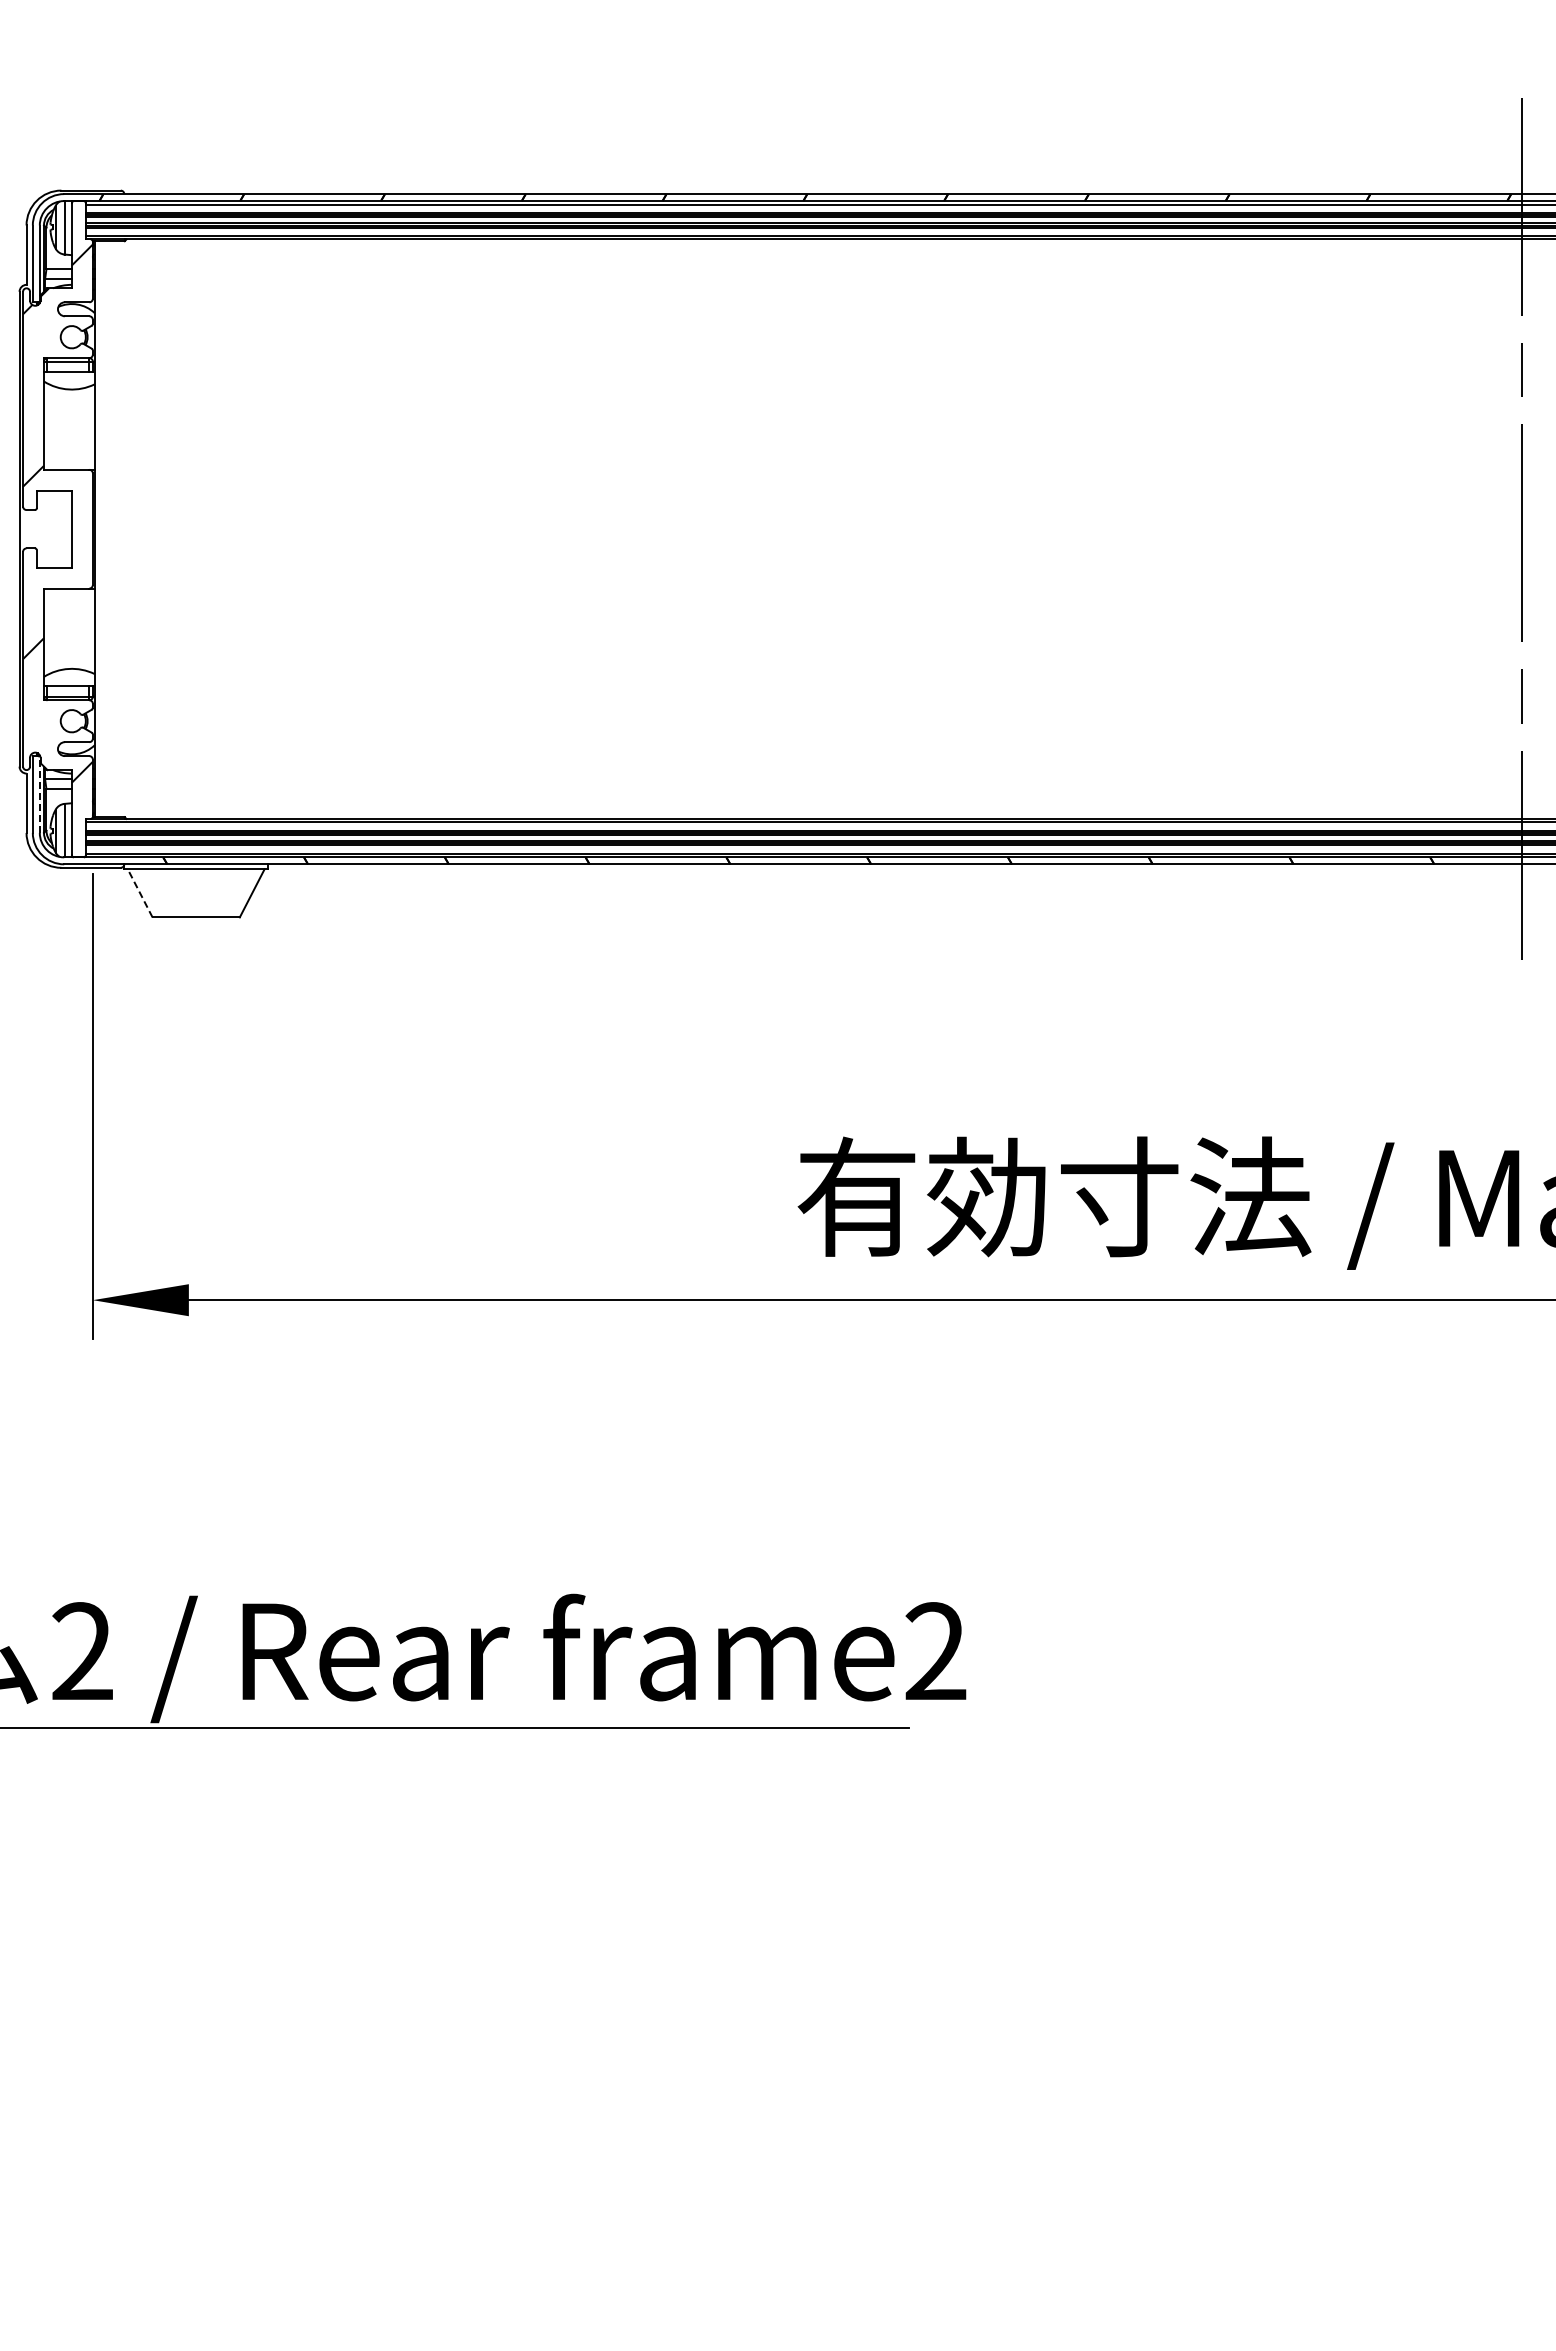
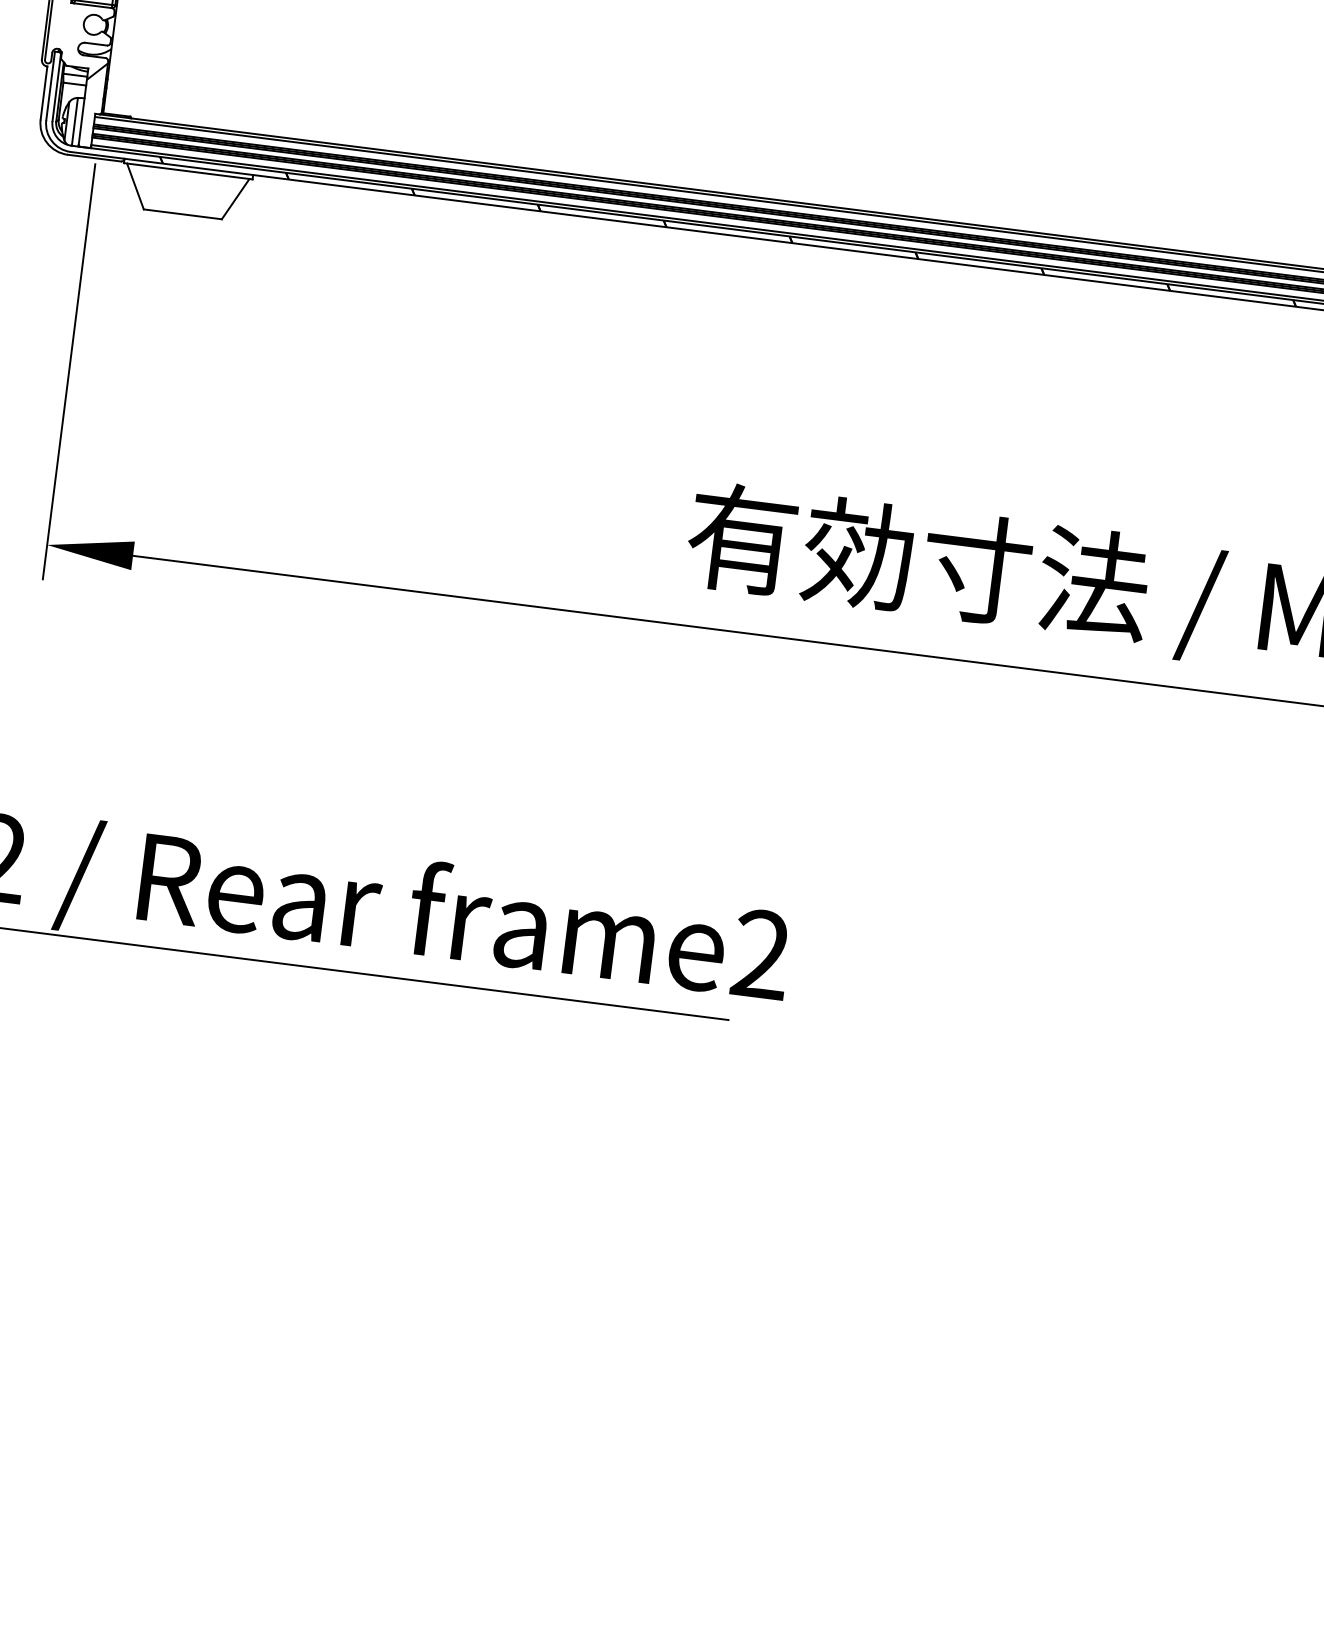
line: (39, 794) -> (56, 86), dashed -> solid
line: (139, 892) -> (134, 185), dashed -> solid

